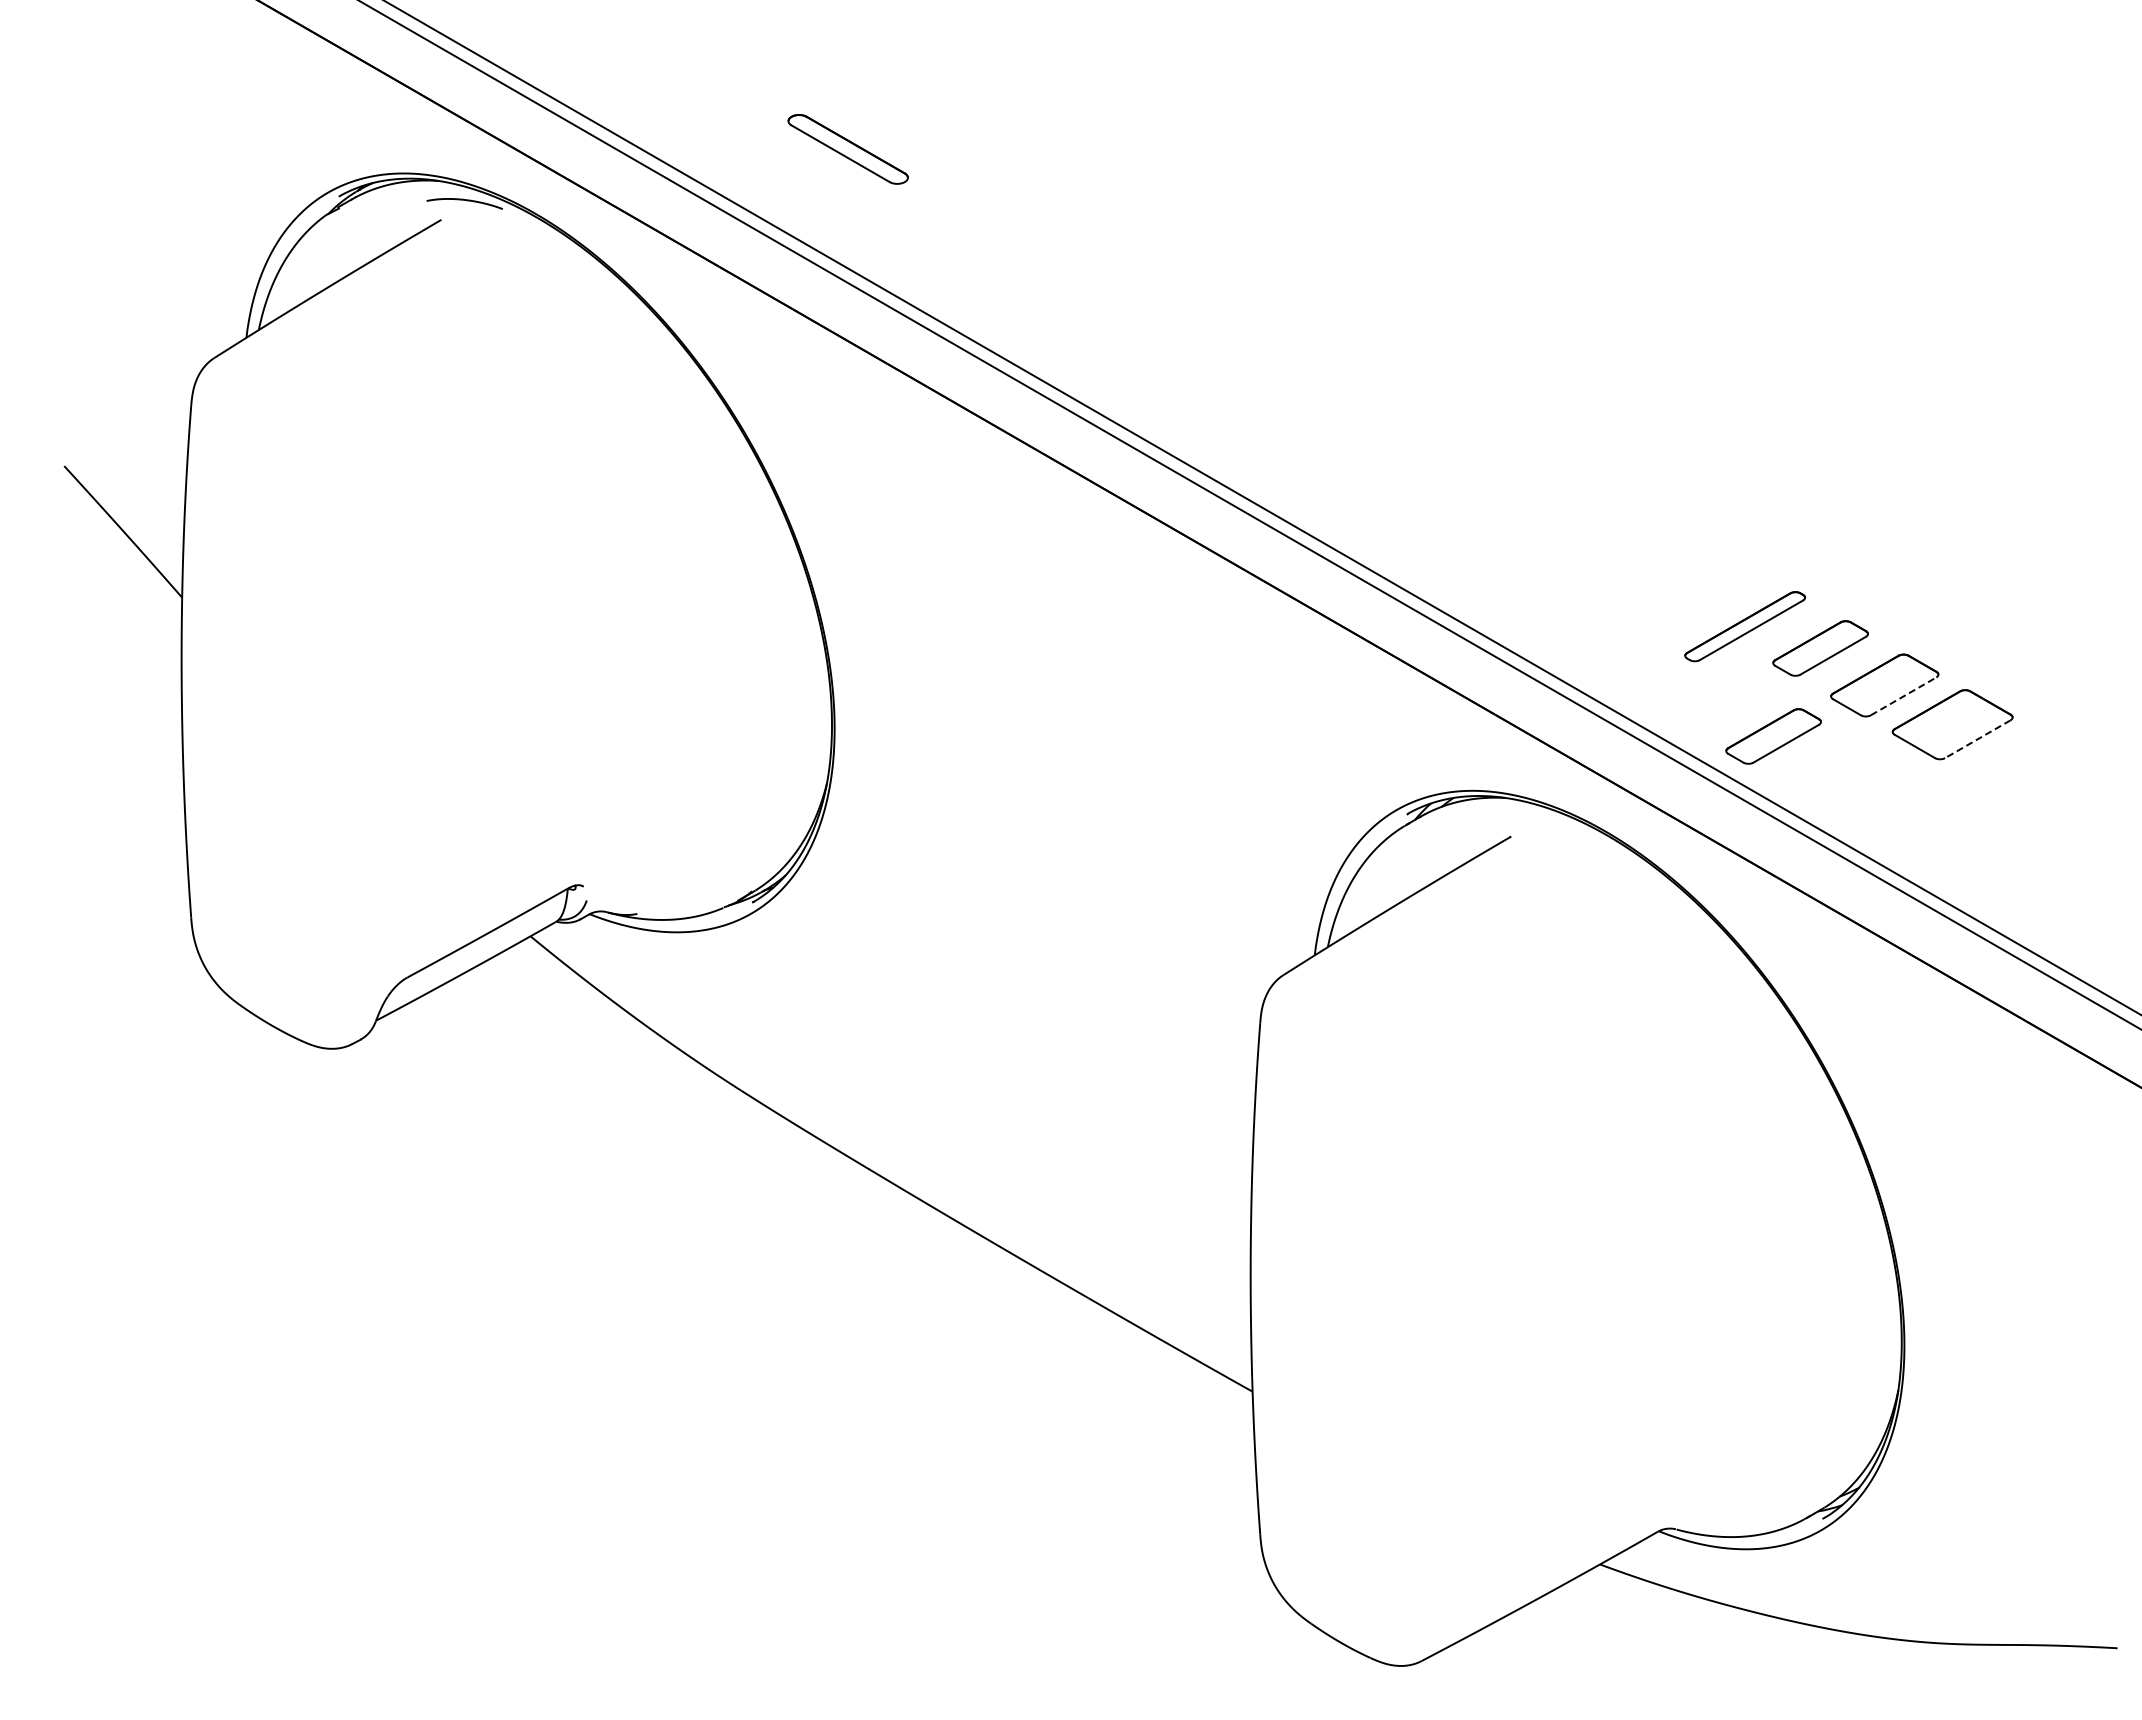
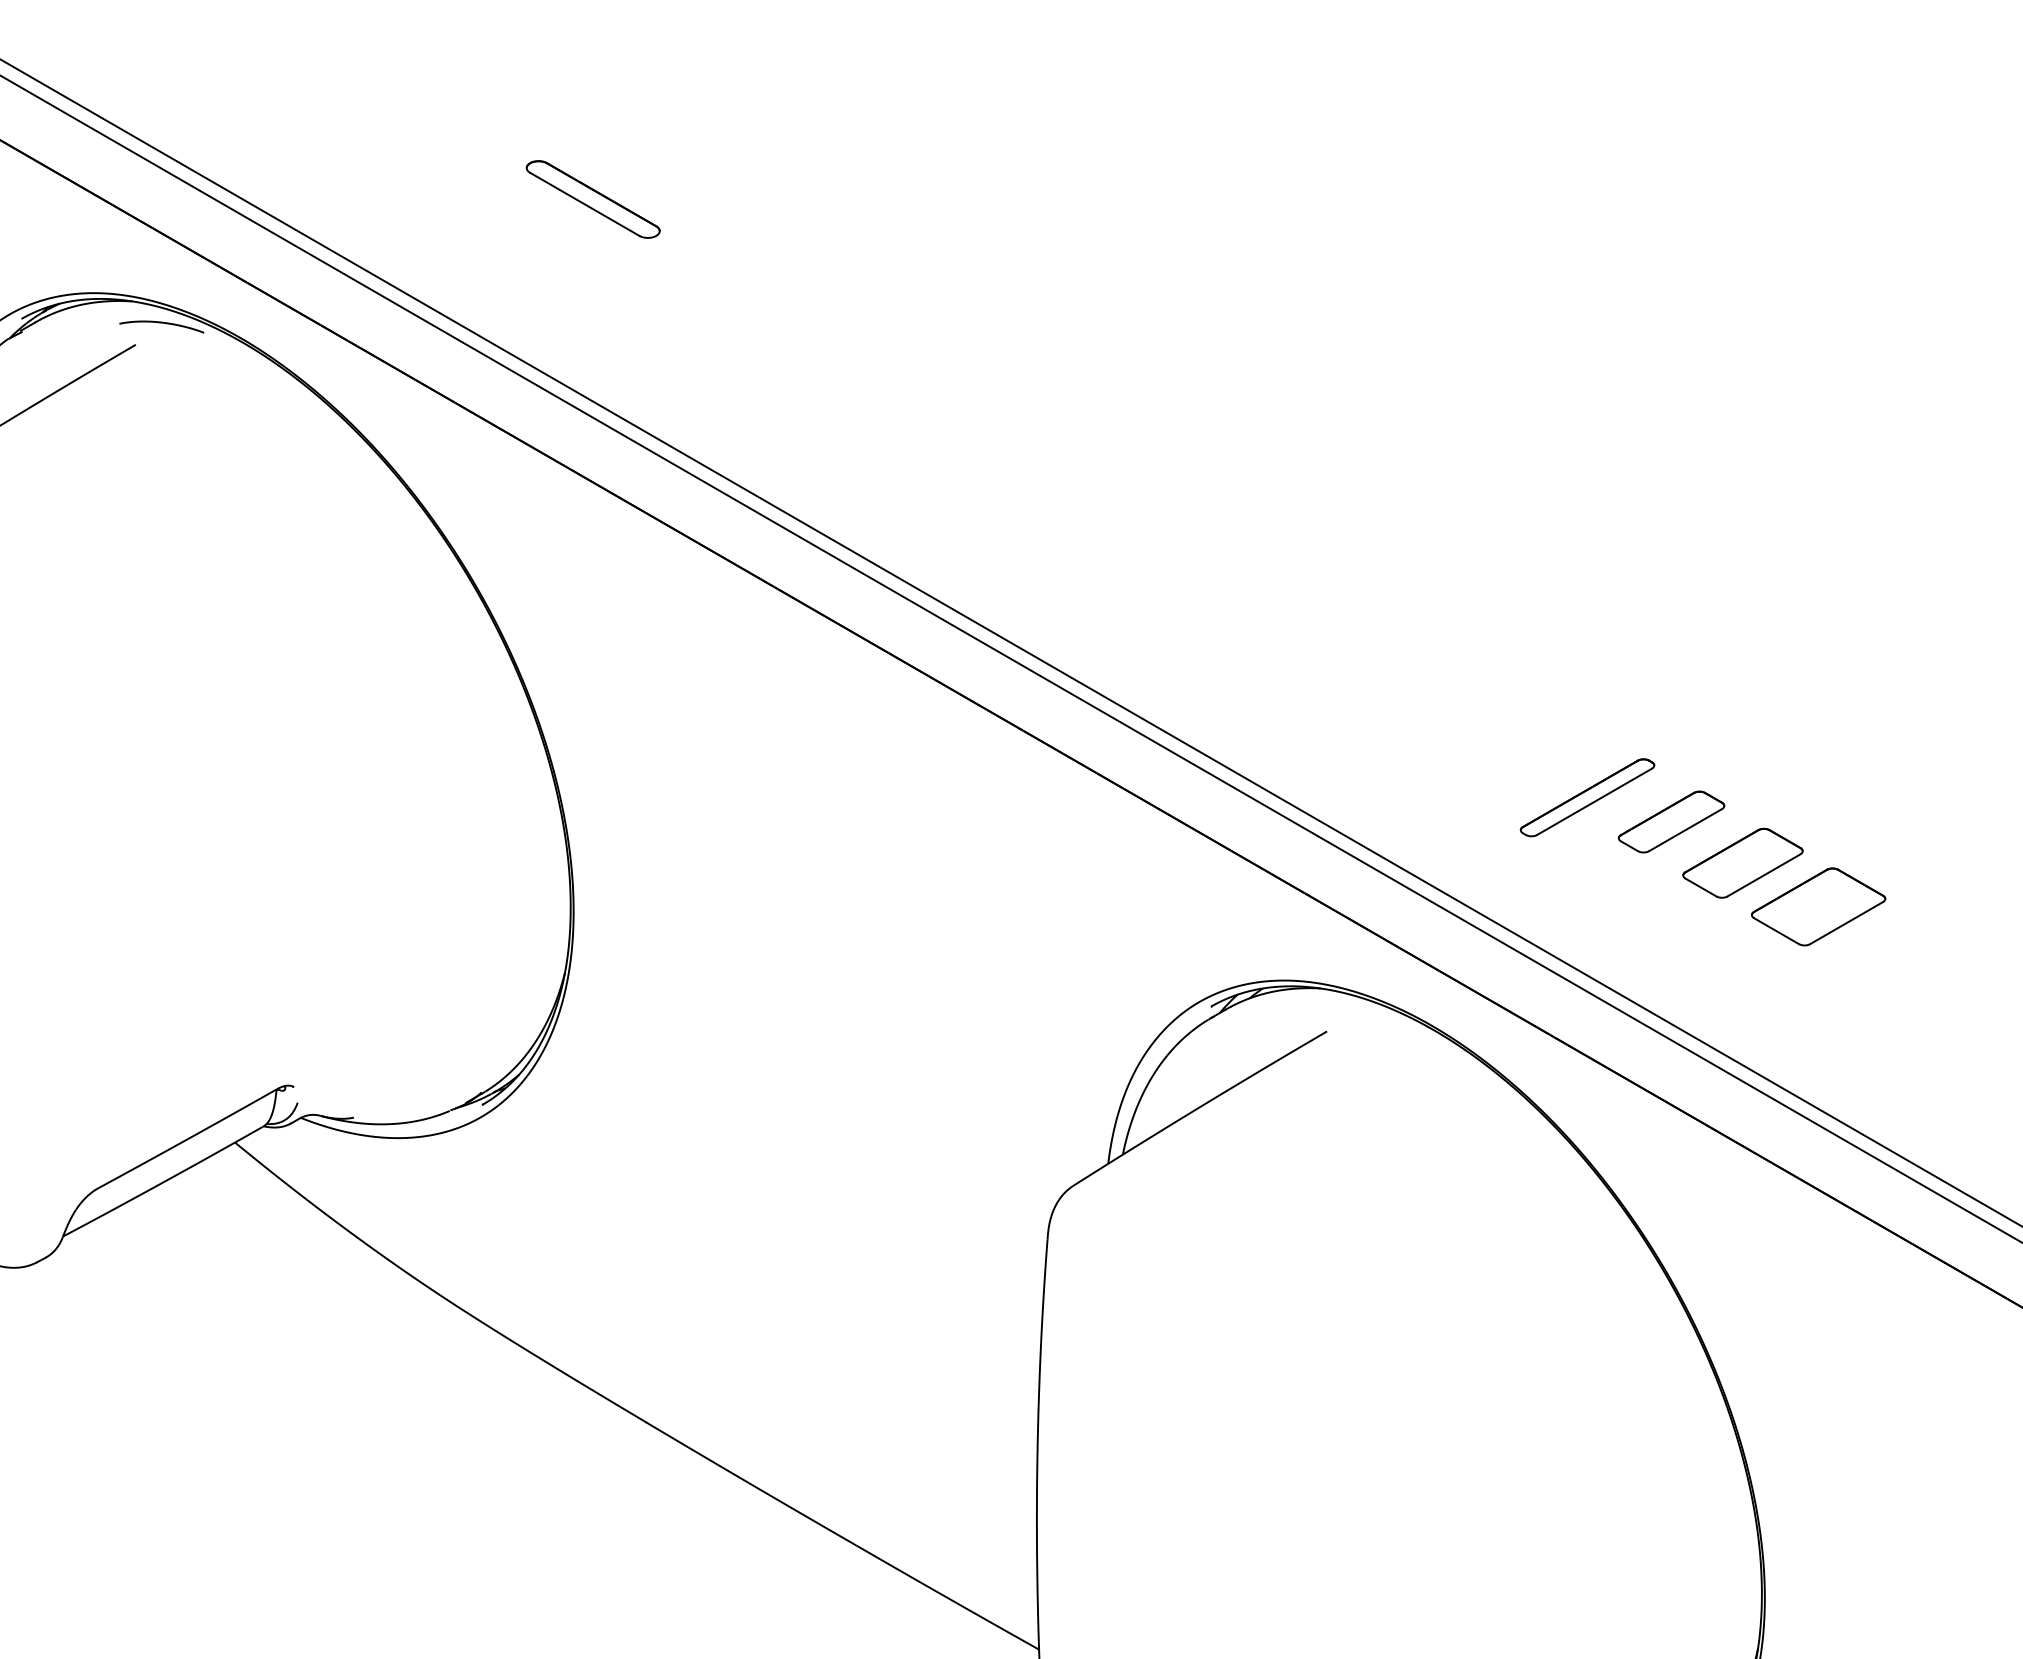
part: (847, 149) -> (592, 199), moved
line: (1903, 696) -> (1763, 875), dashed -> solid
part: (1773, 736) -> (1619, 920), removed
line: (1977, 739) -> (1846, 923), dashed -> solid

